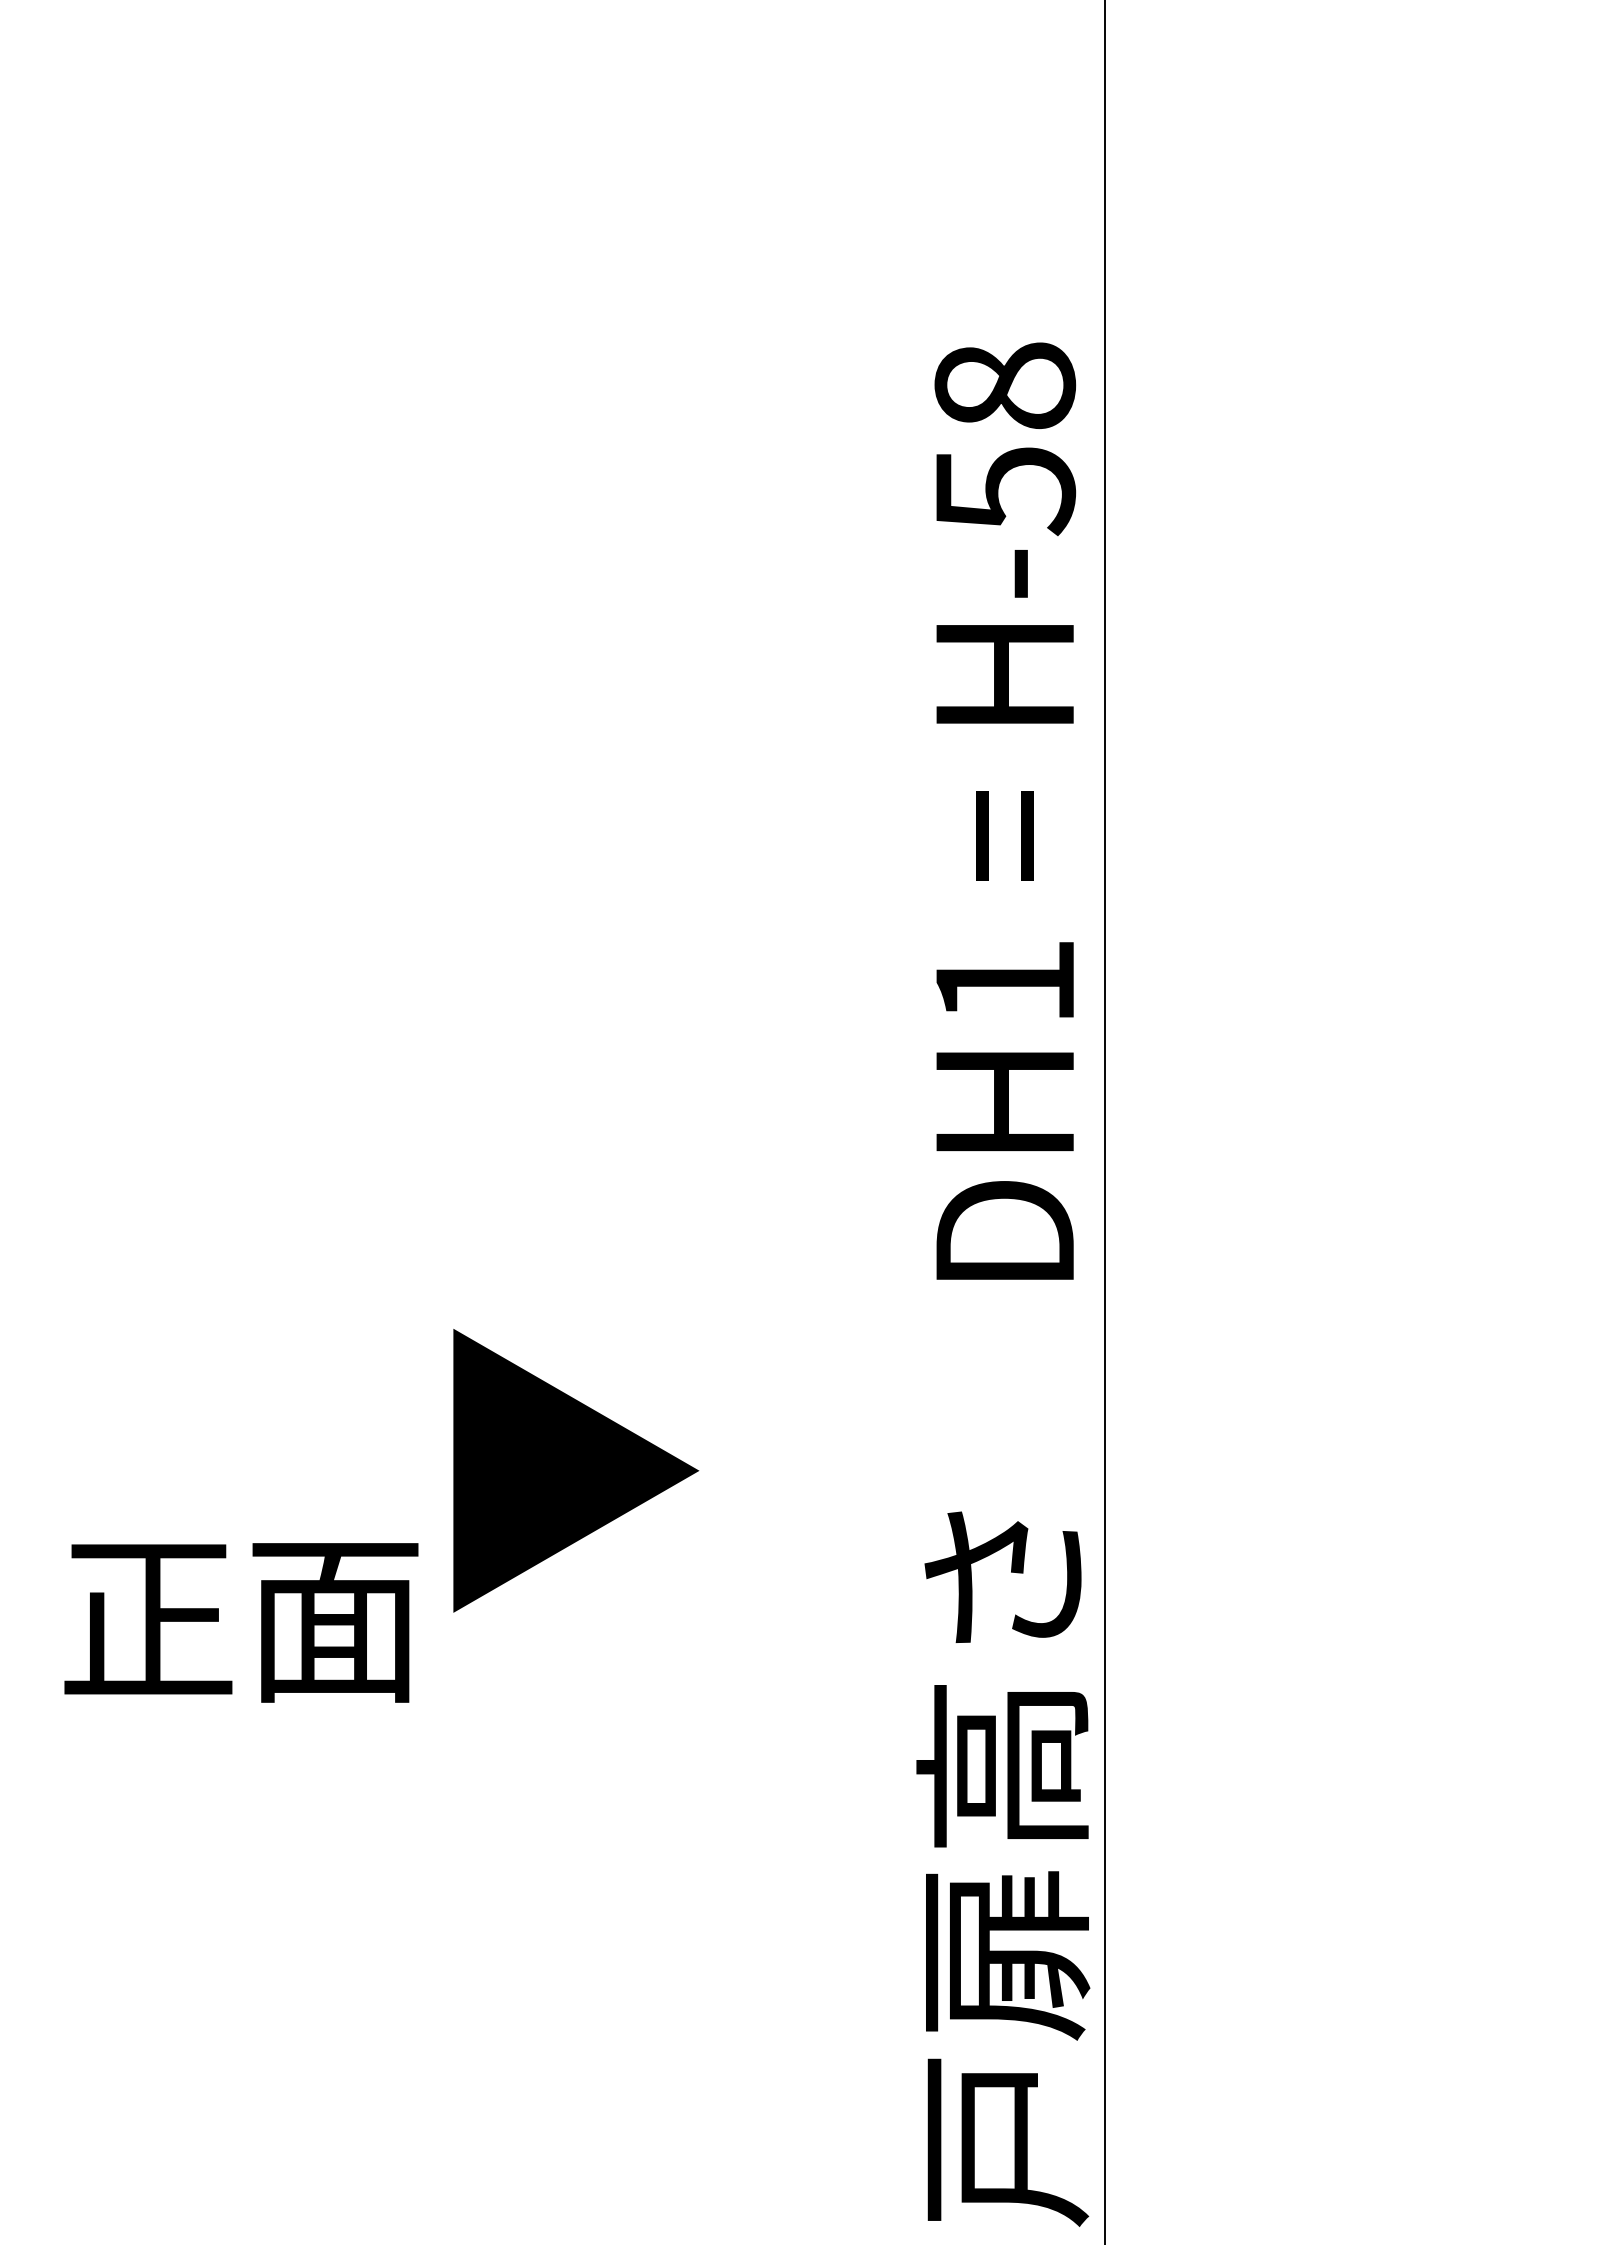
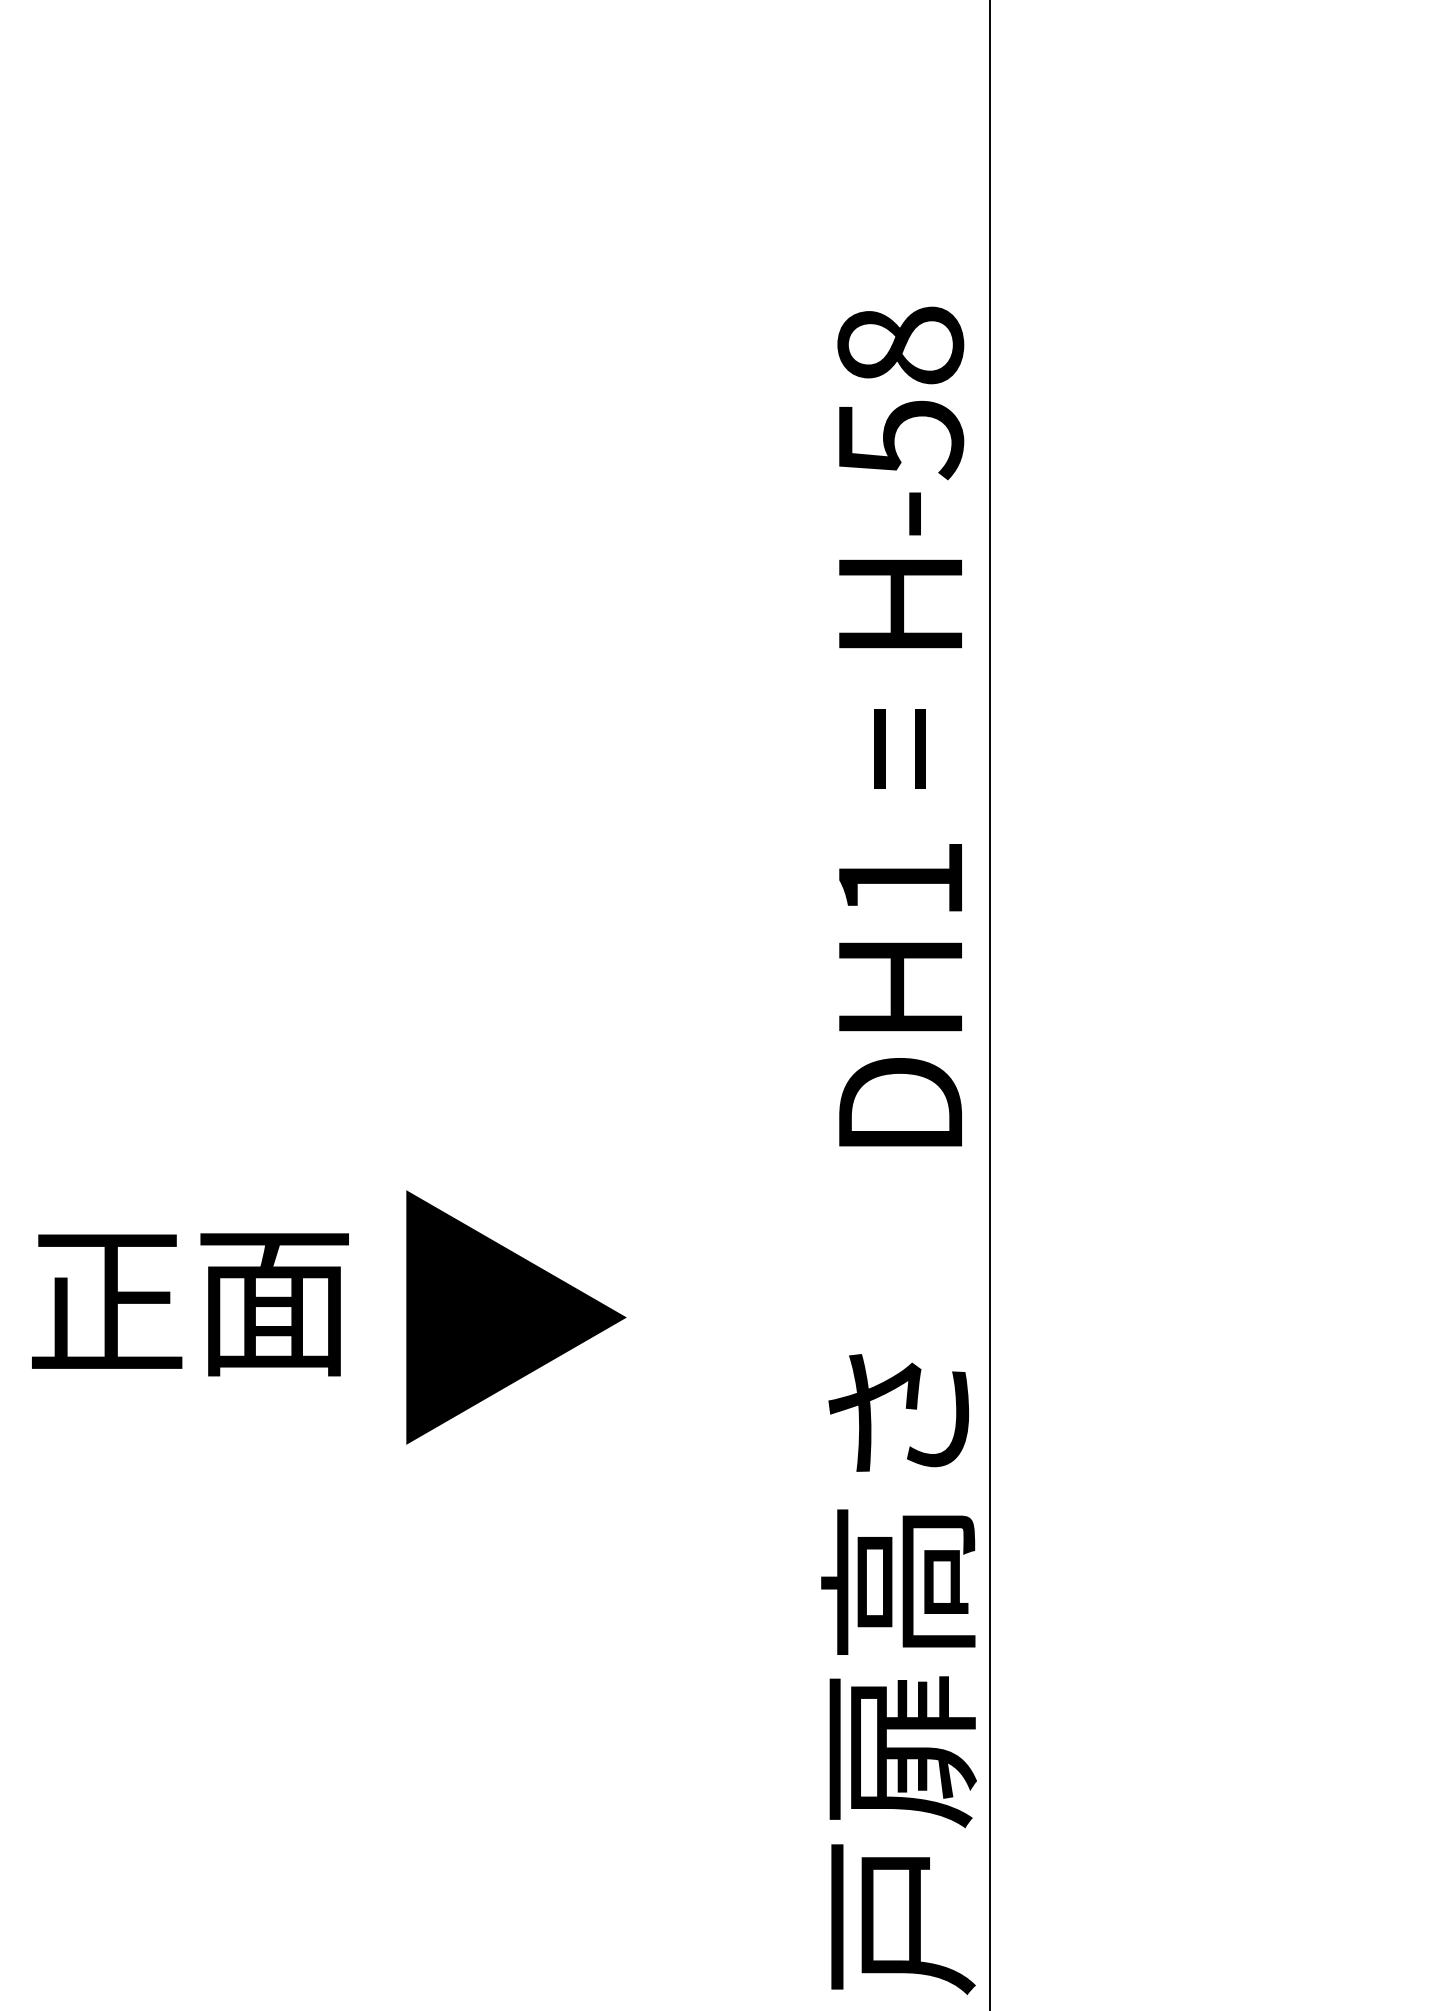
text: (241, 1622) -> (190, 1304), moved

